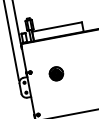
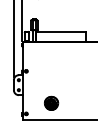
part: (56, 72) -> (51, 102), moved

